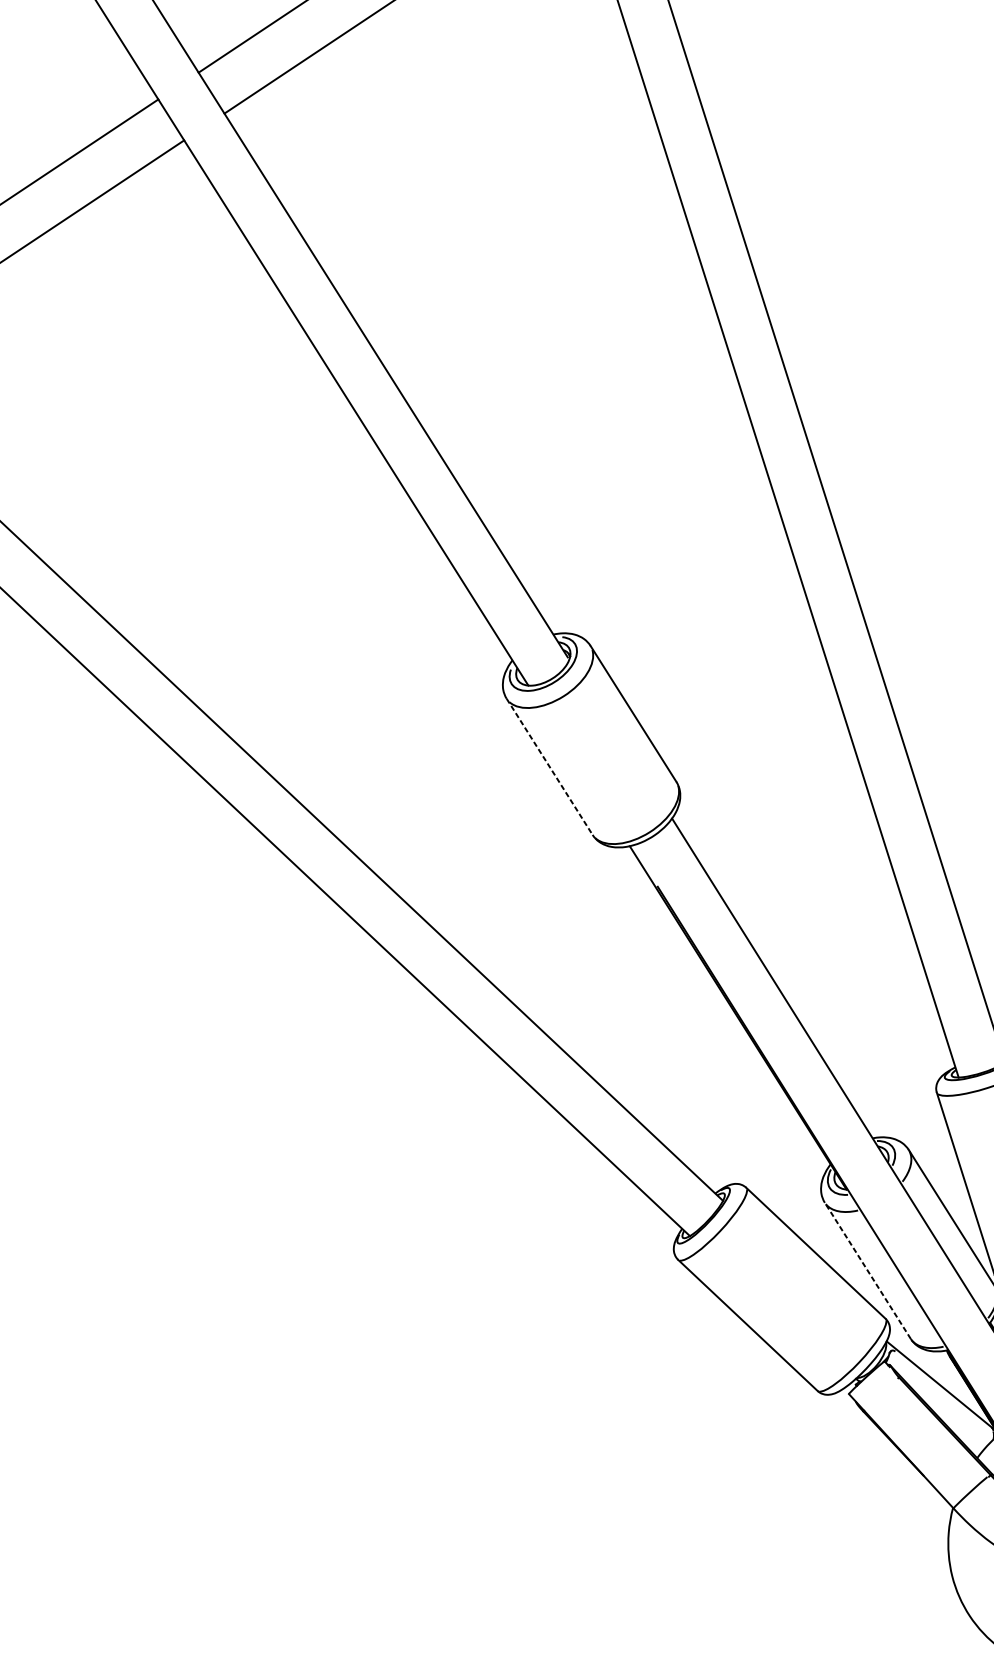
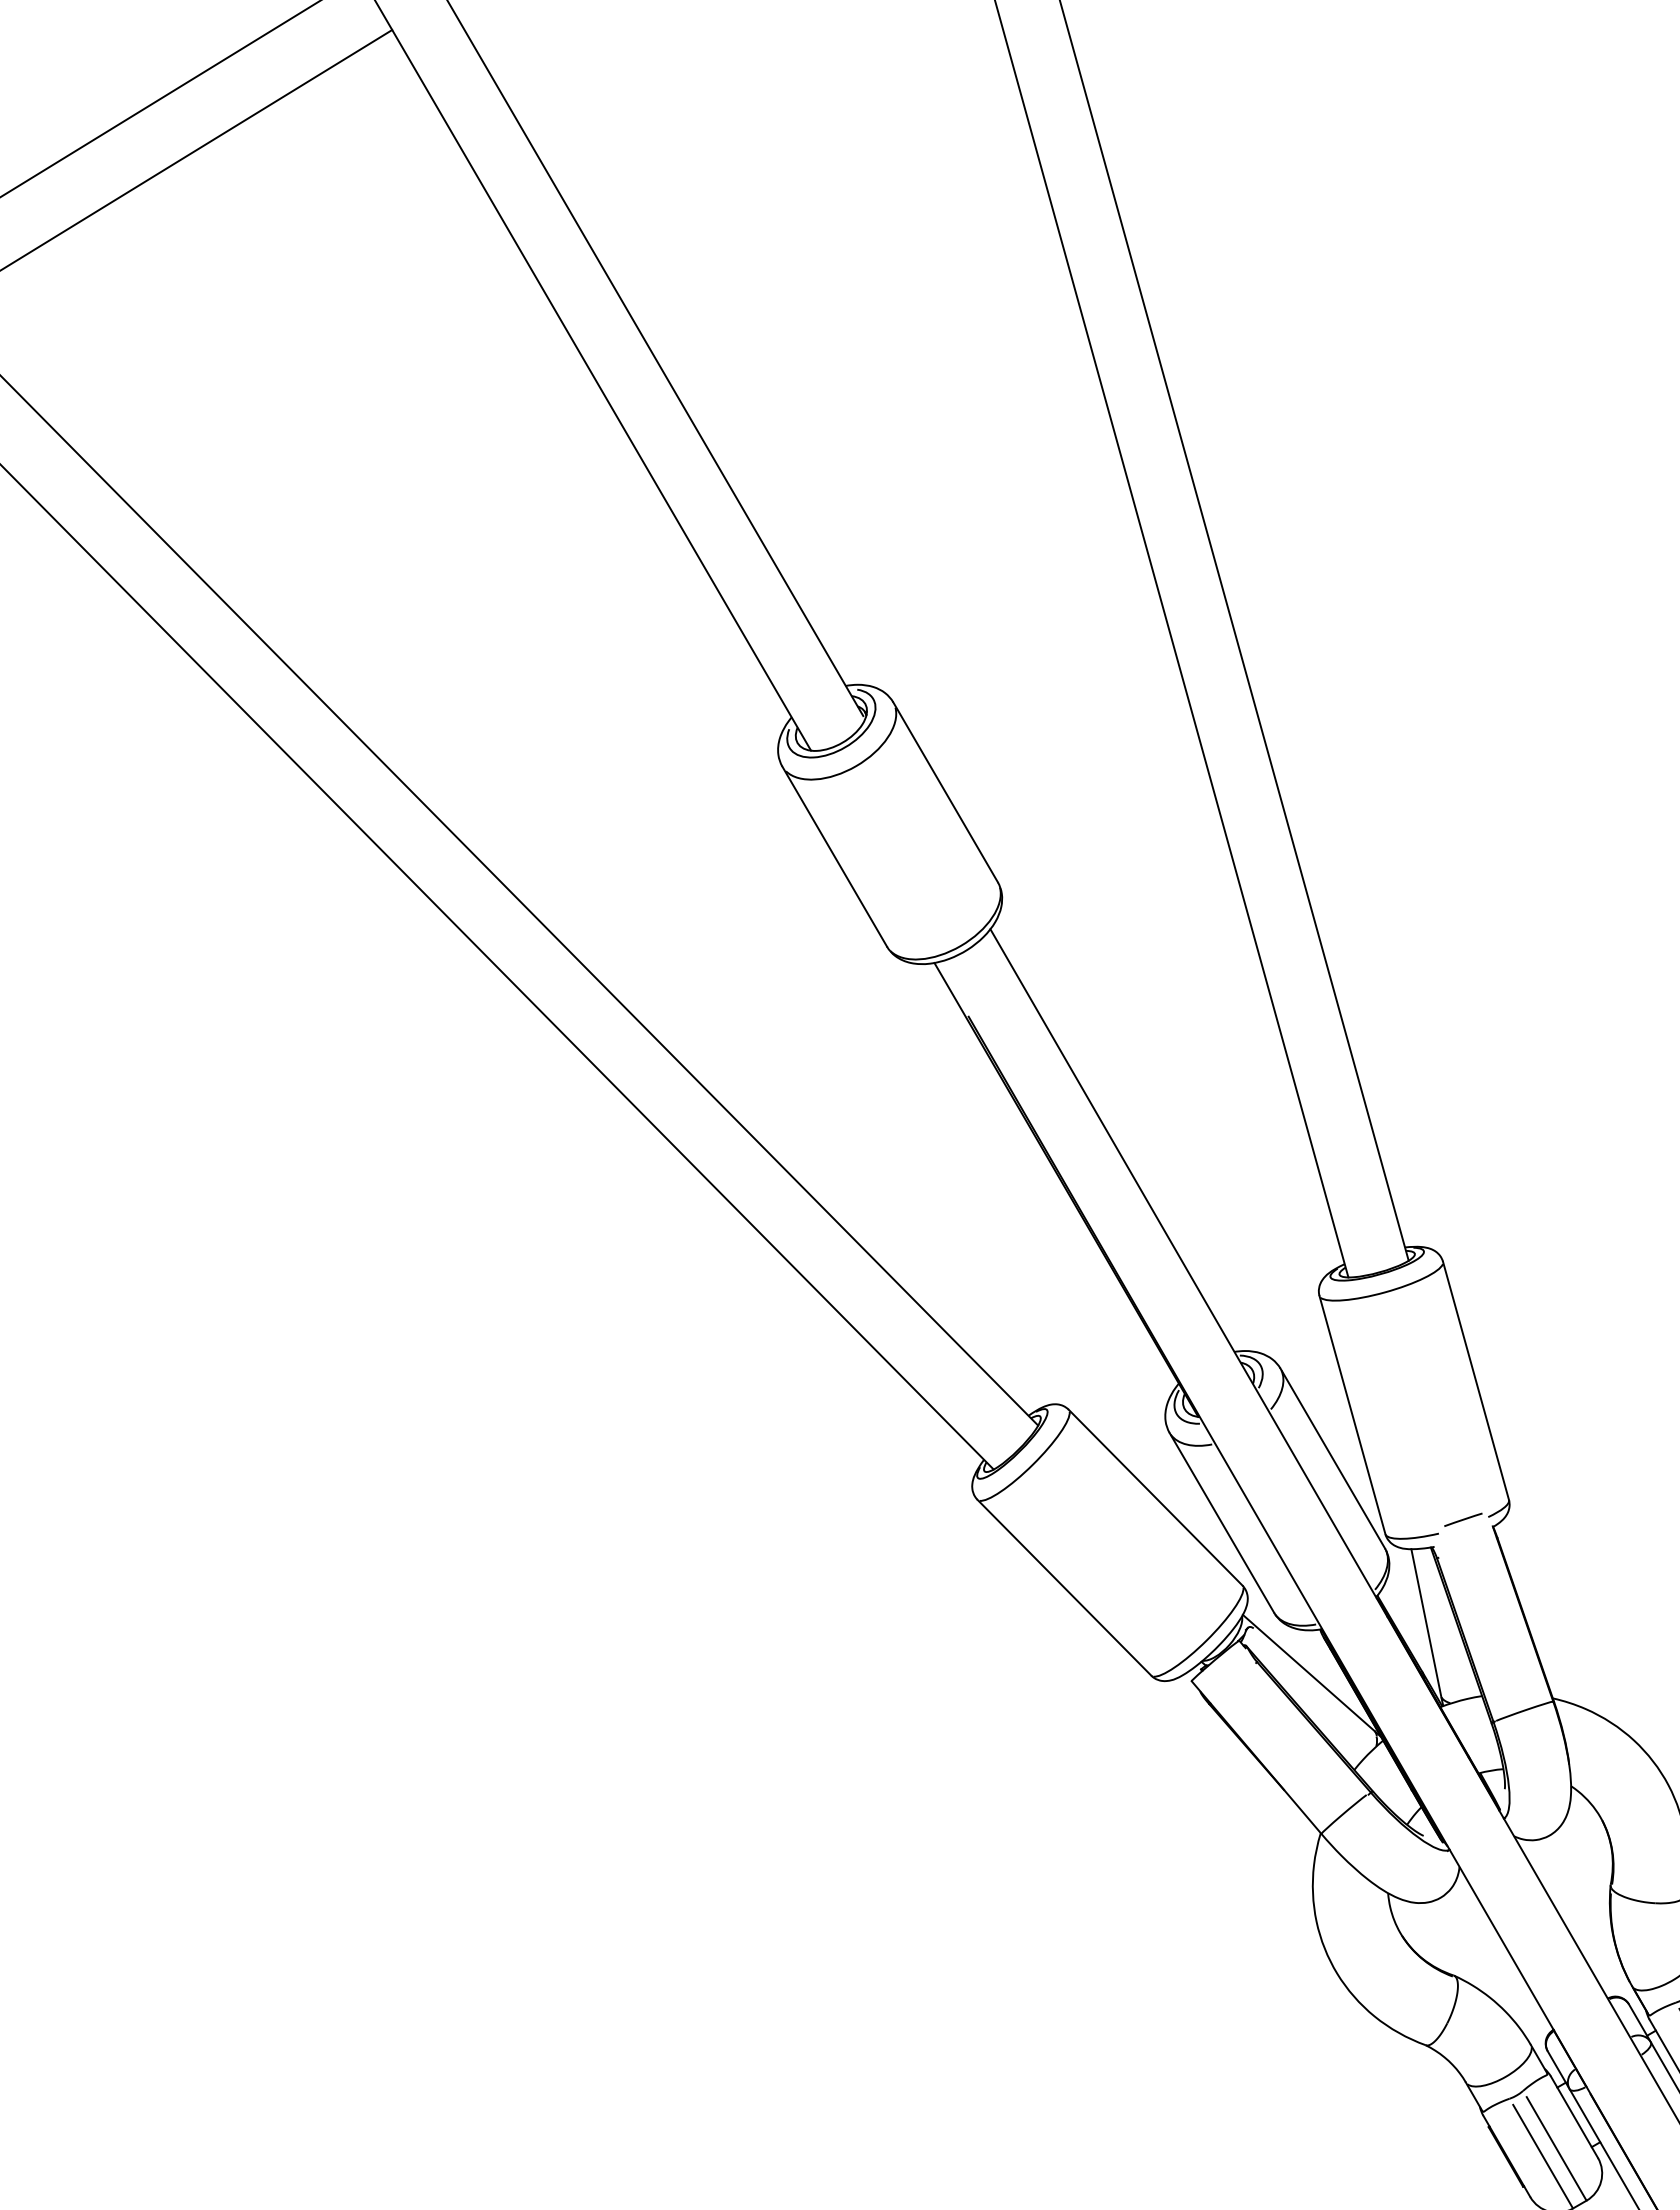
line: (549, 767) -> (834, 857), dashed -> solid
line: (867, 1270) -> (1221, 1522), dashed -> solid

